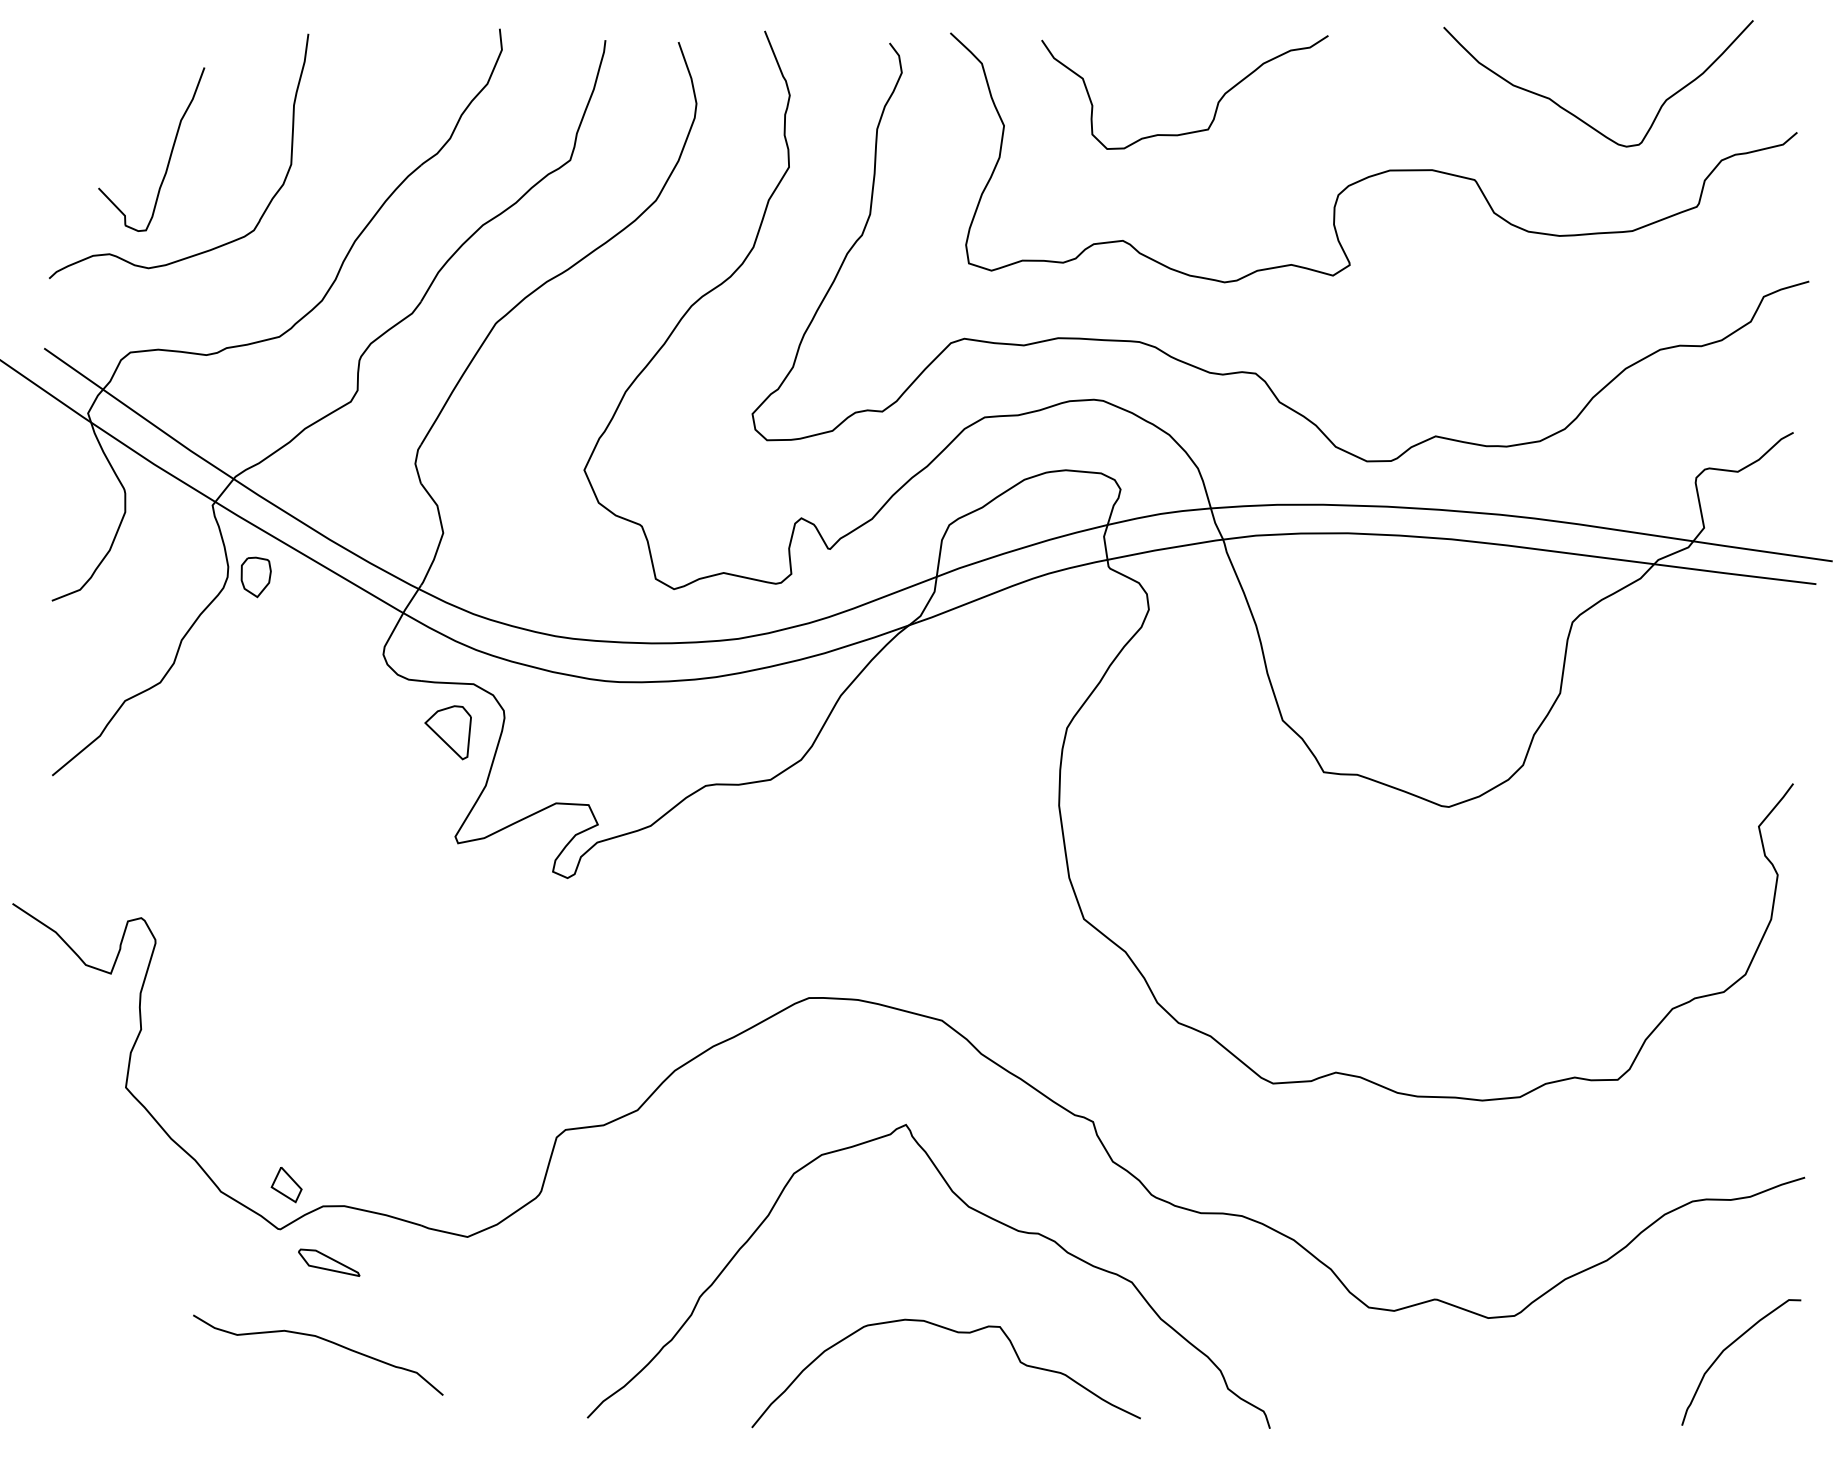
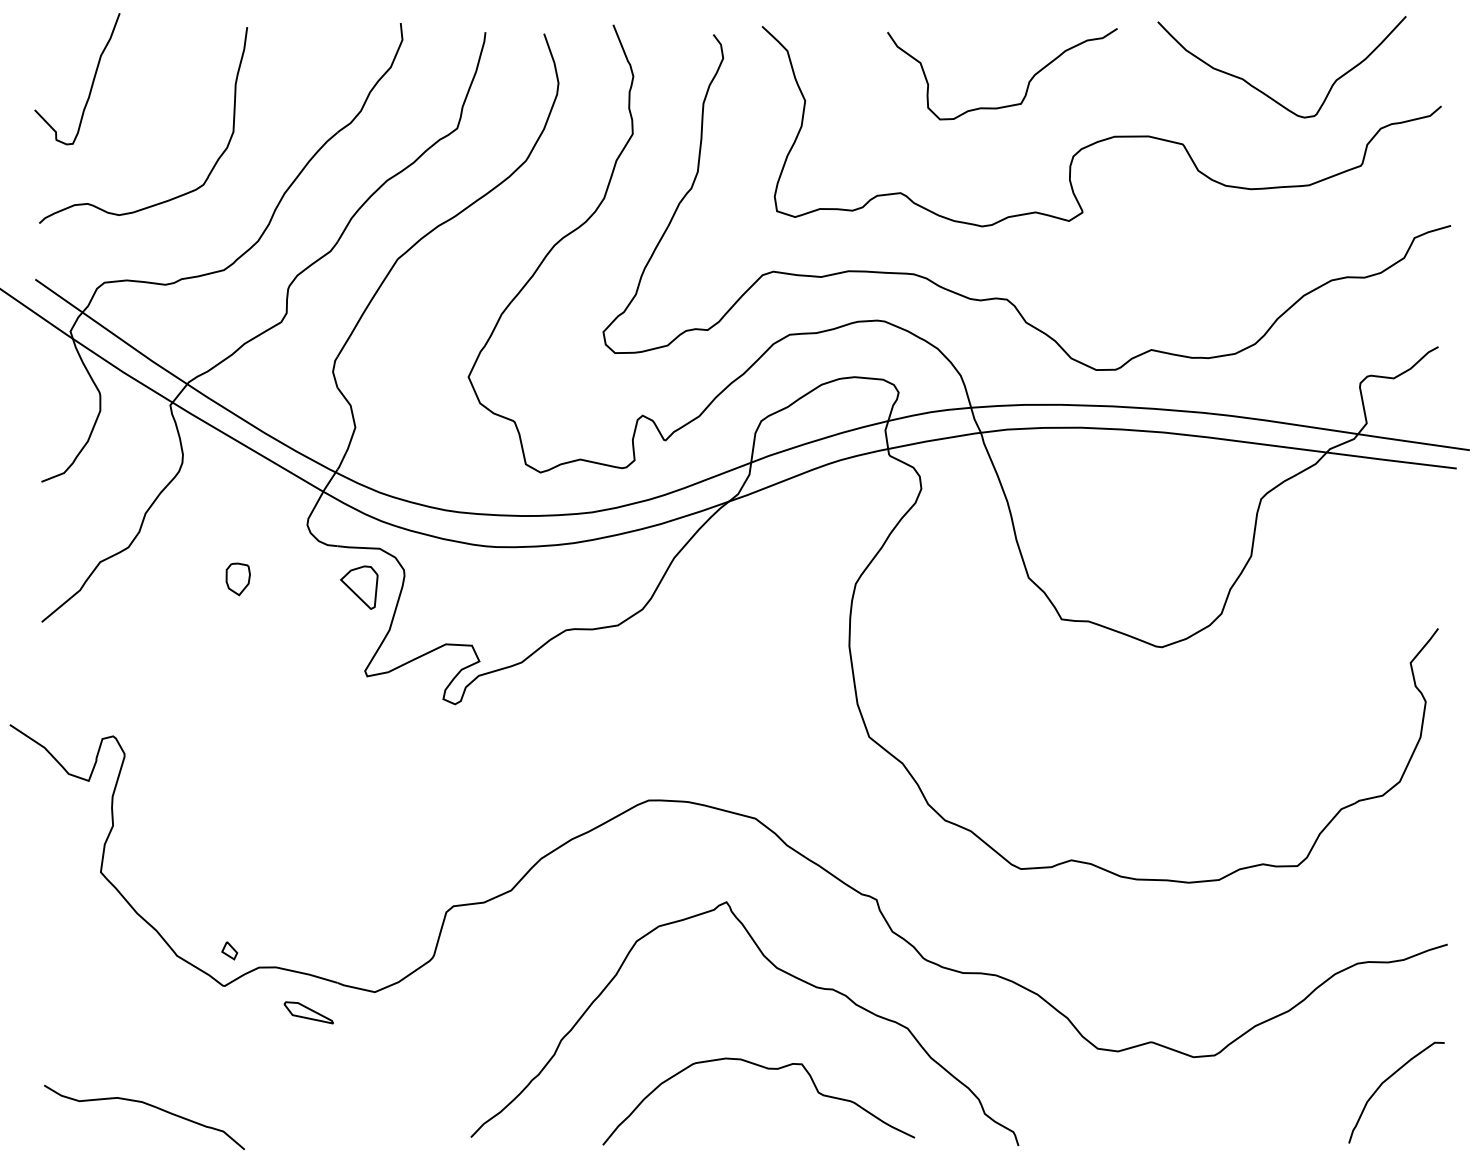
curve: (1217, 102) -> (1028, 82), moved
curve: (169, 155) -> (91, 83), moved
part: (255, 577) -> (237, 579), moved
part: (286, 1185) -> (229, 950), size x0.62
part: (329, 1262) -> (309, 1012), moved
curve: (323, 1340) -> (148, 1105), moved

